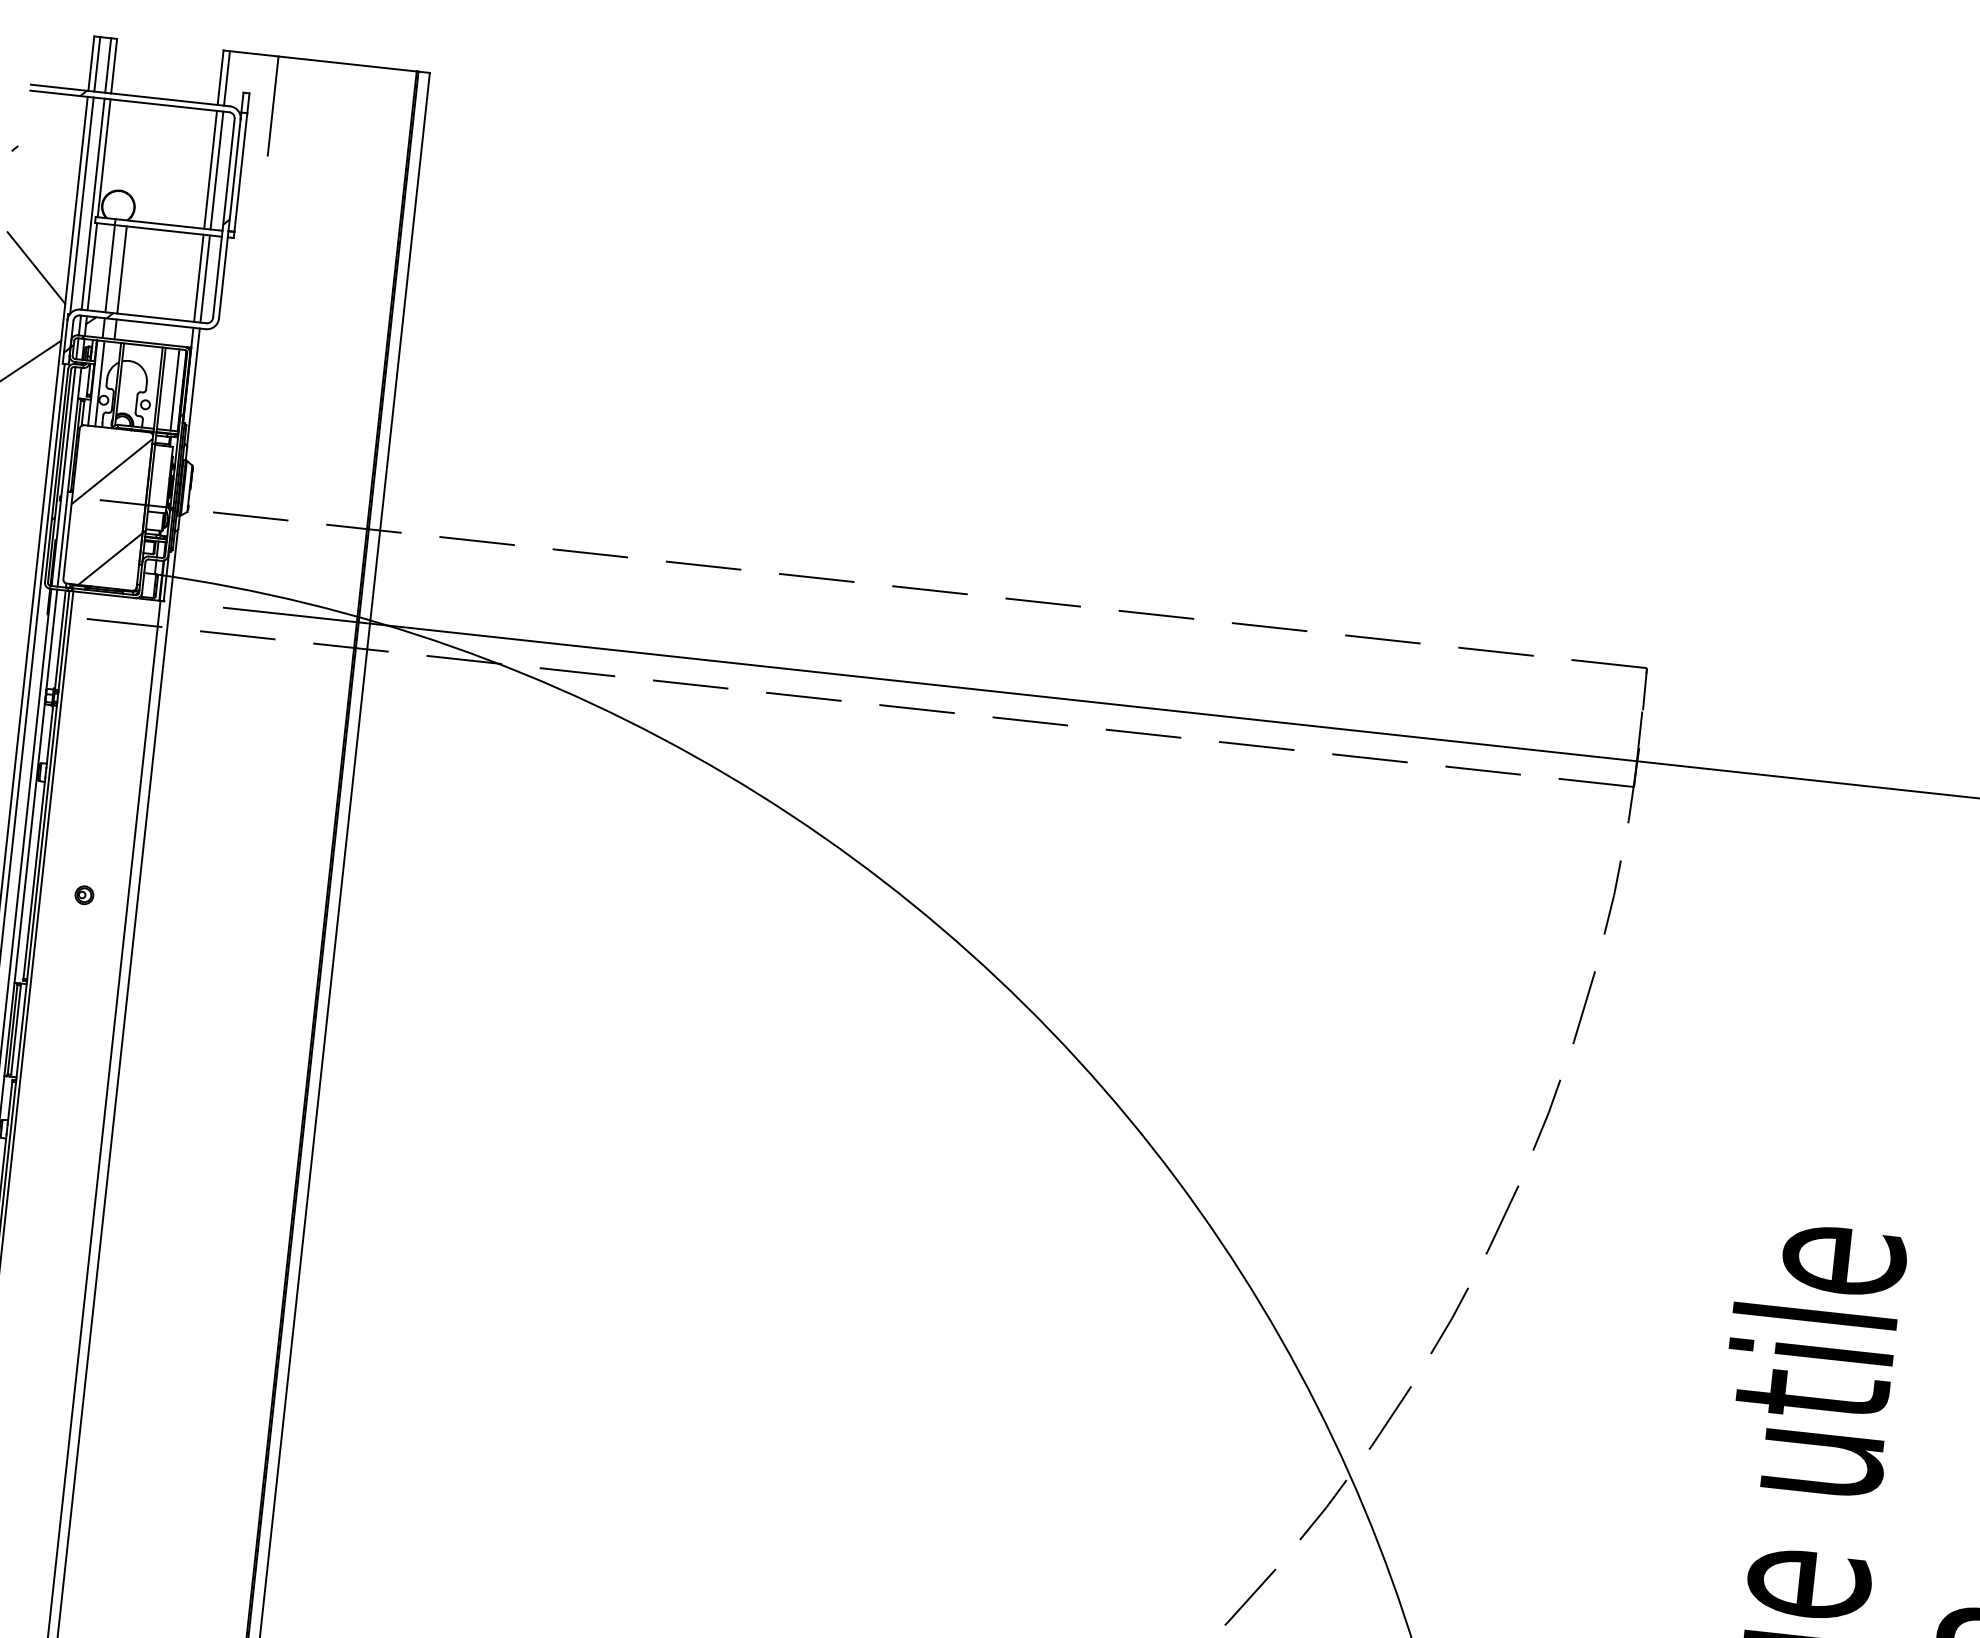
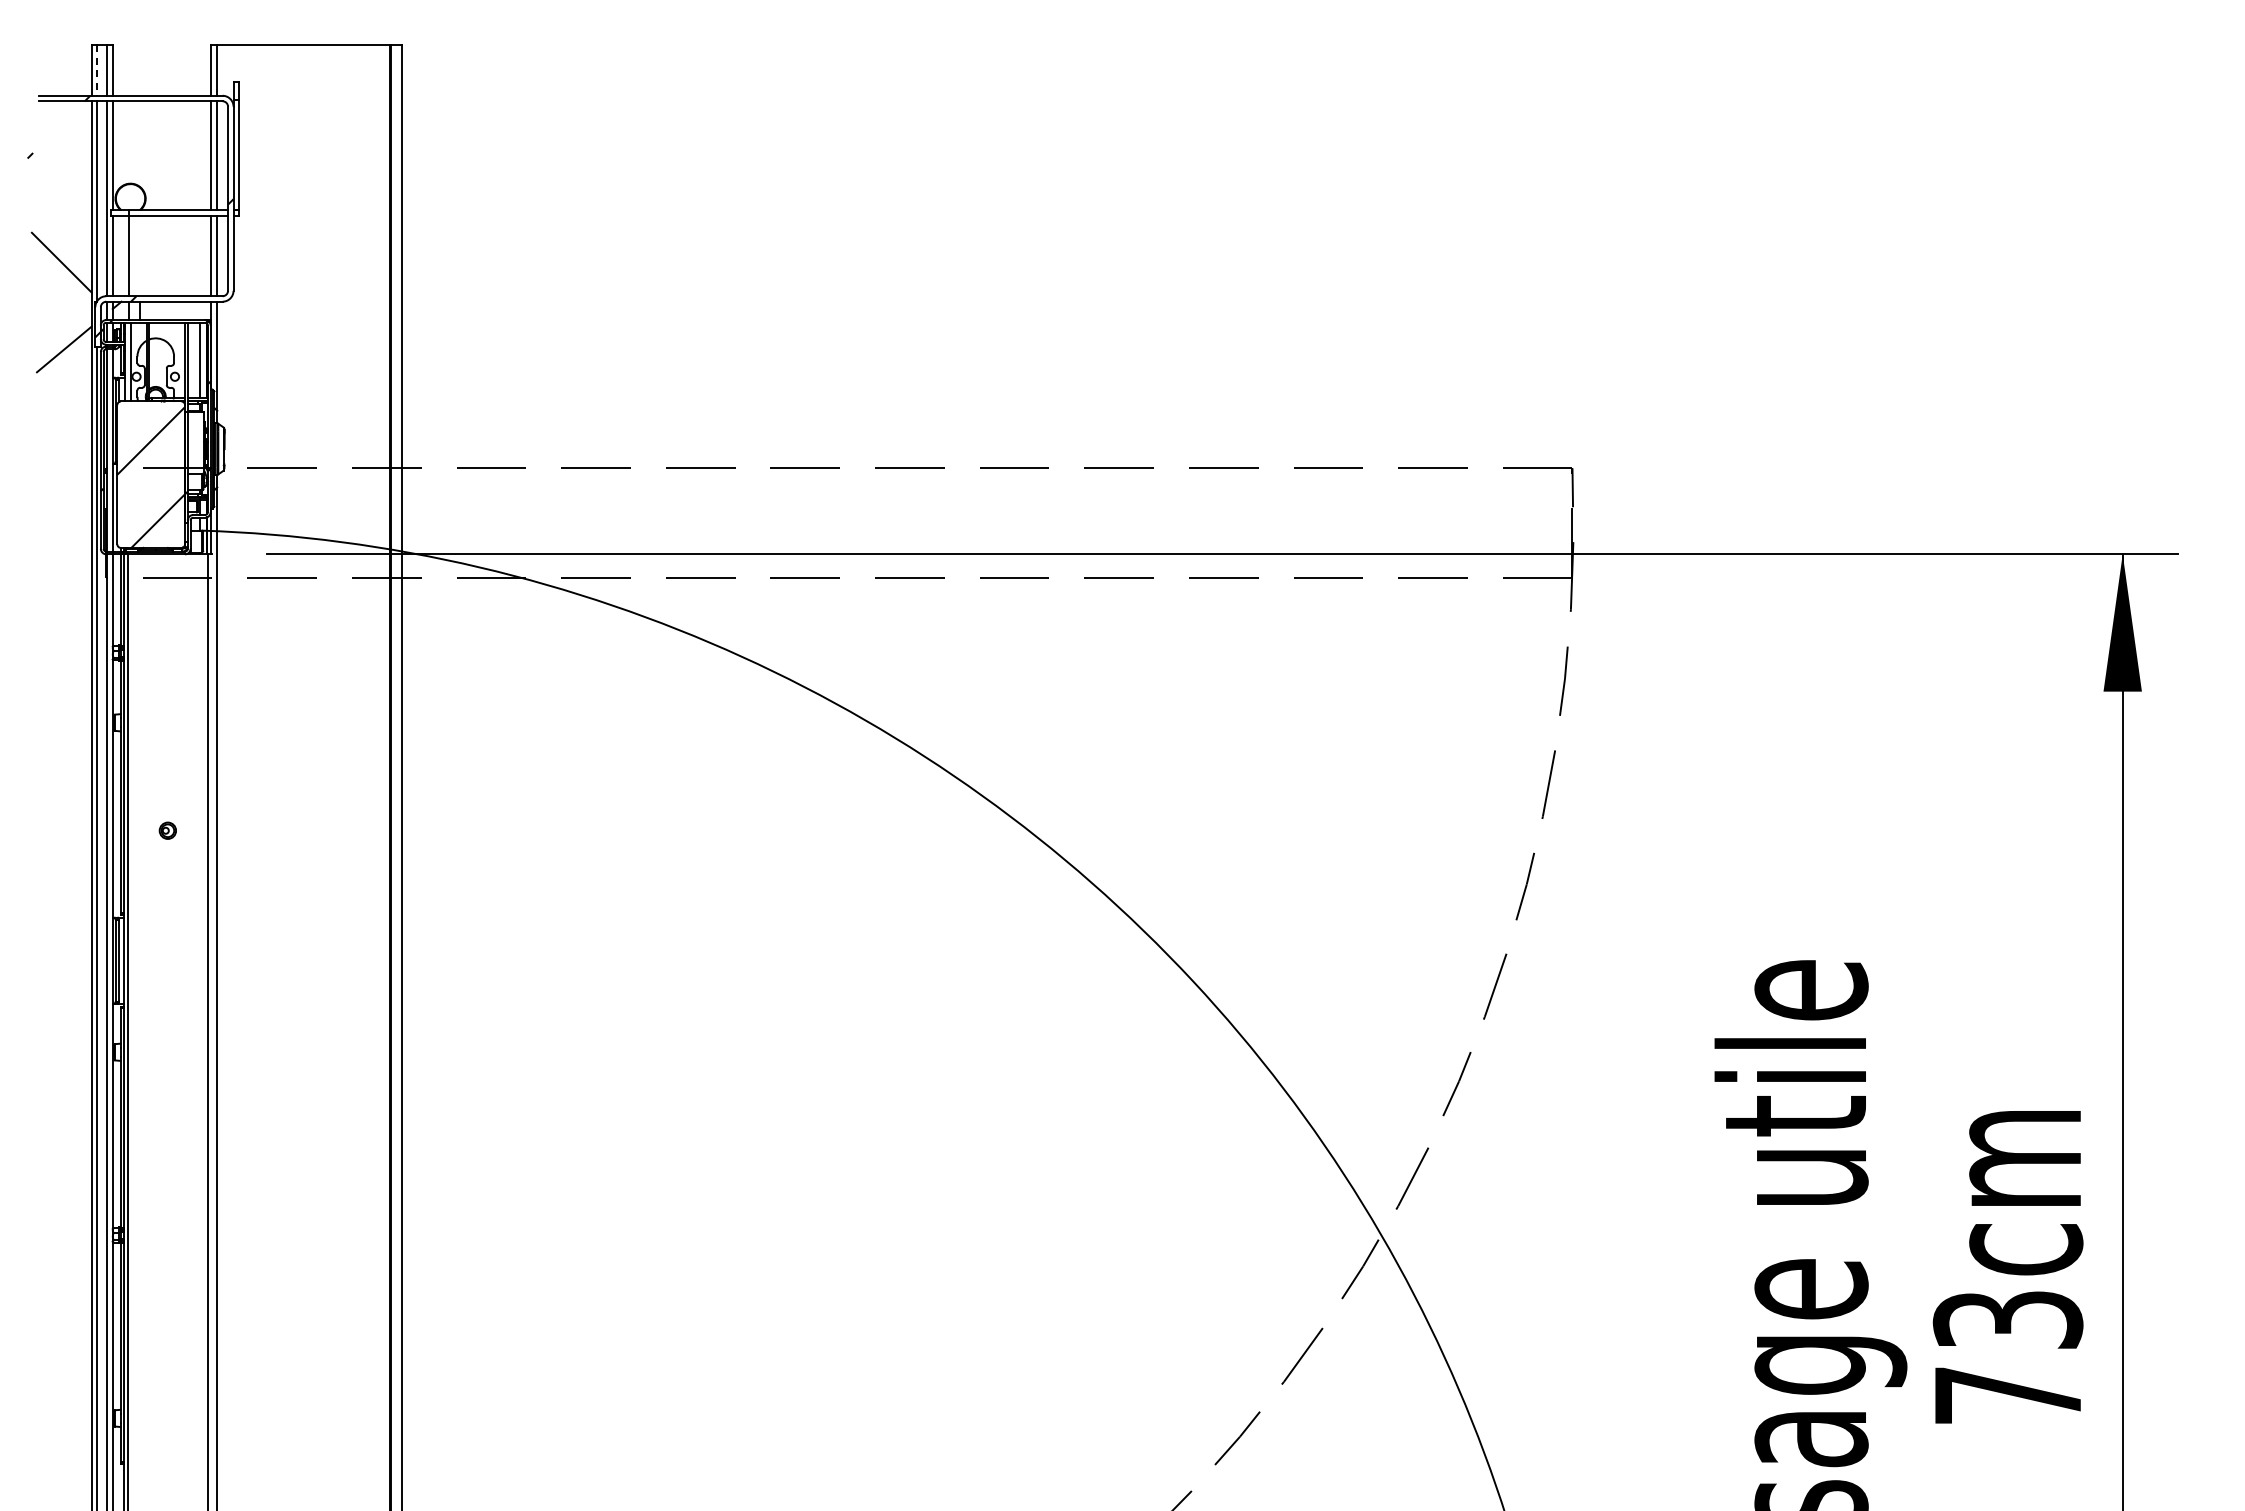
line: (97, 65) -> (97, 71), solid -> dashed
line: (272, 105) -> (261, 90), removed
line: (122, 269) -> (140, 255), removed

